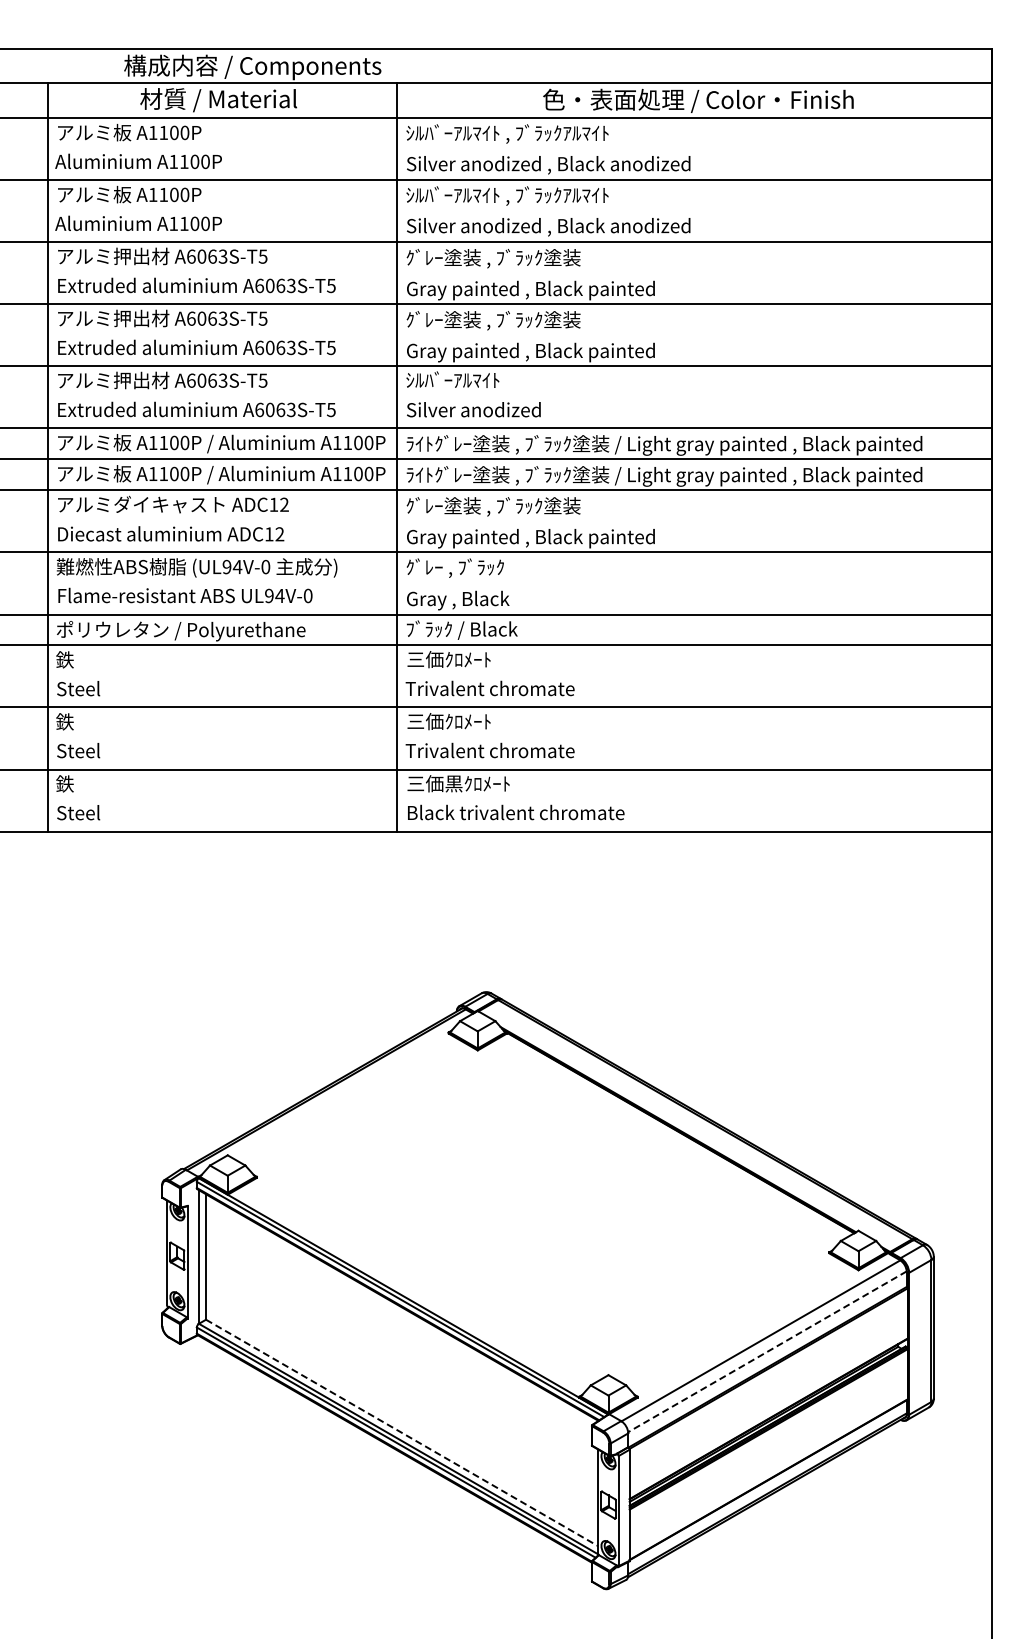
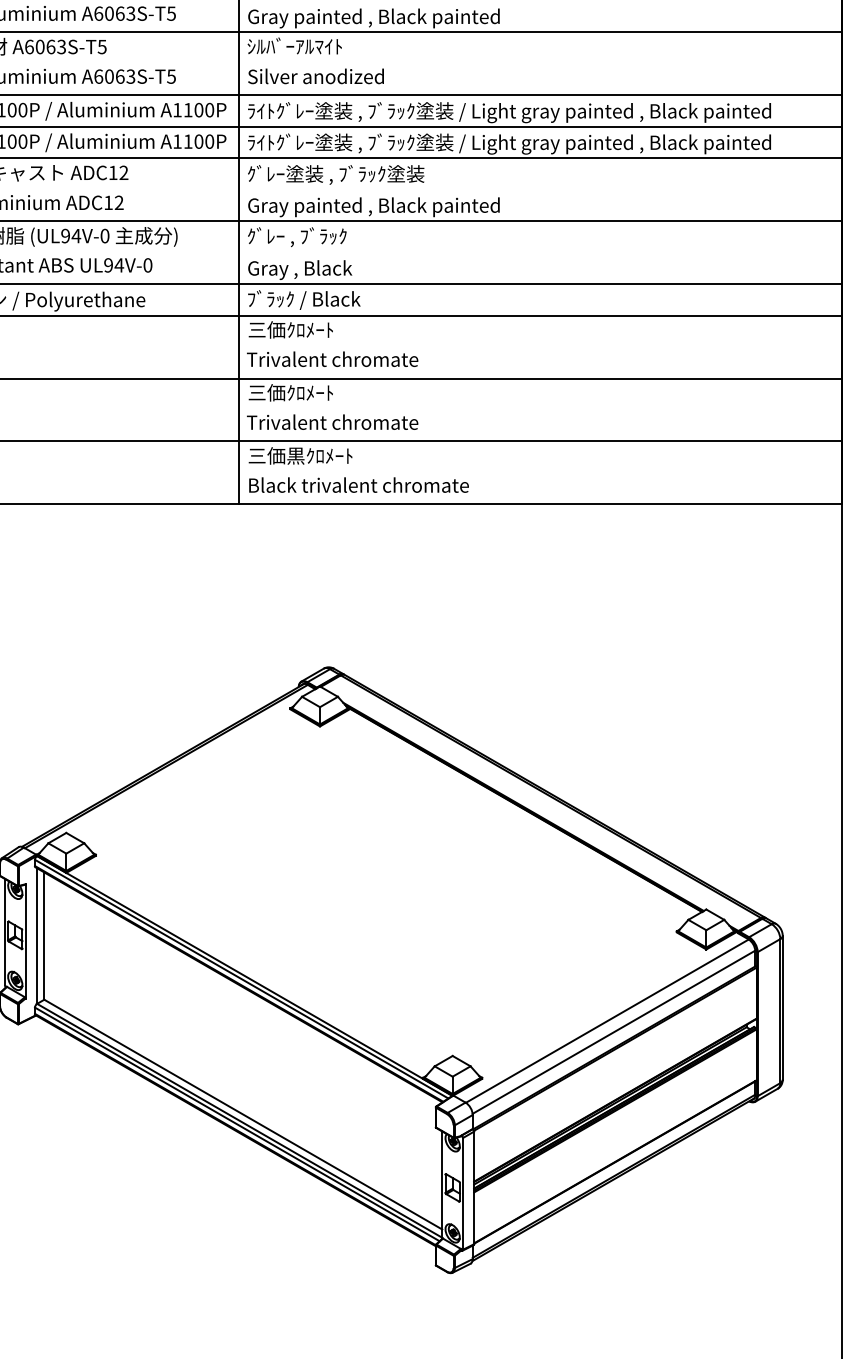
line: (767, 1351) -> (613, 1031), dashed -> solid
line: (402, 1433) -> (243, 1115), dashed -> solid

